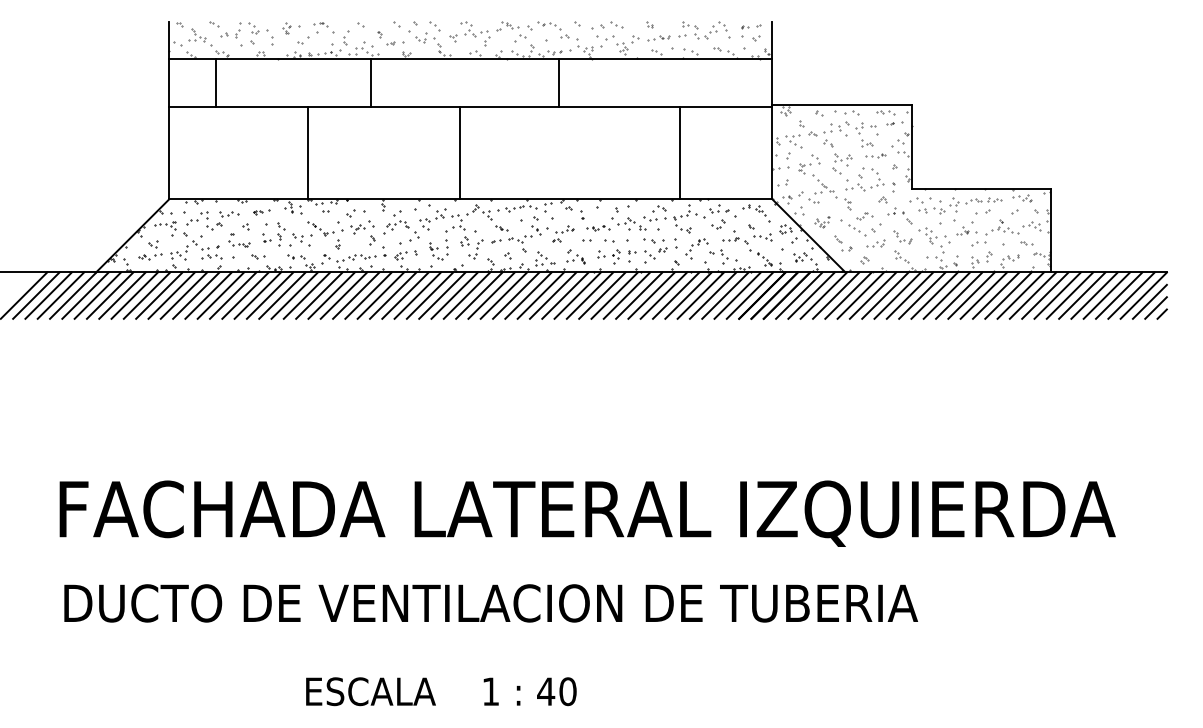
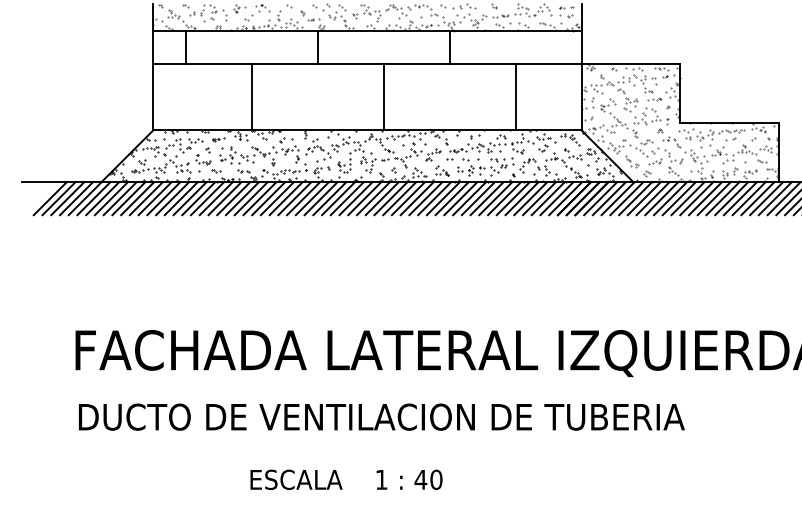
line: (371, 82) -> (318, 47), moved
line: (558, 82) -> (449, 47), moved
line: (460, 152) -> (384, 97), moved
part: (822, 222) -> (617, 146), size x1.67
part: (902, 237) -> (673, 157), size x1.43

